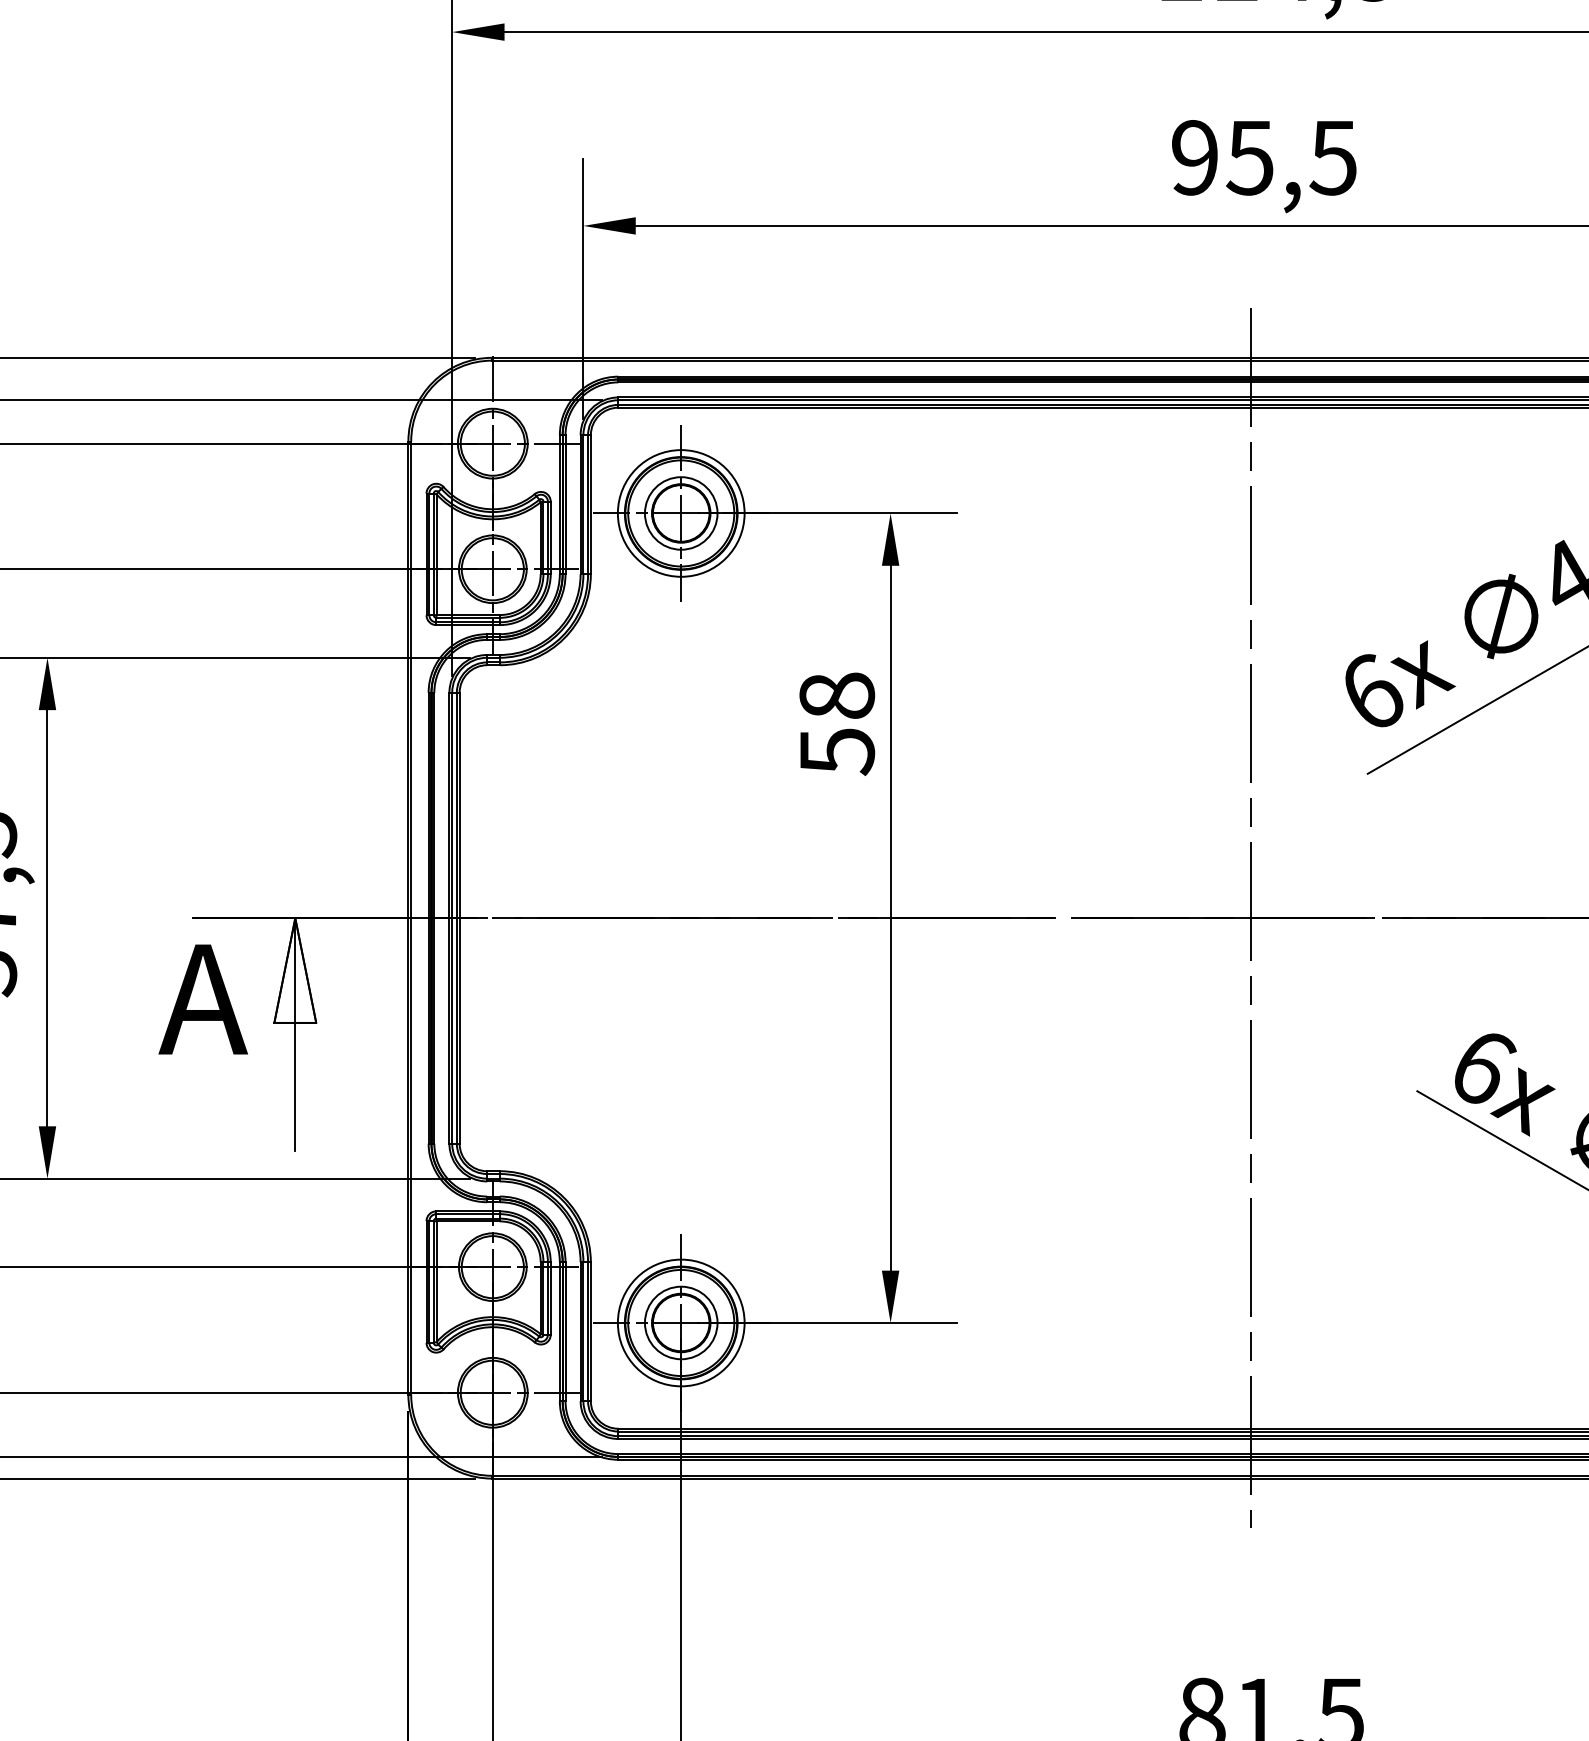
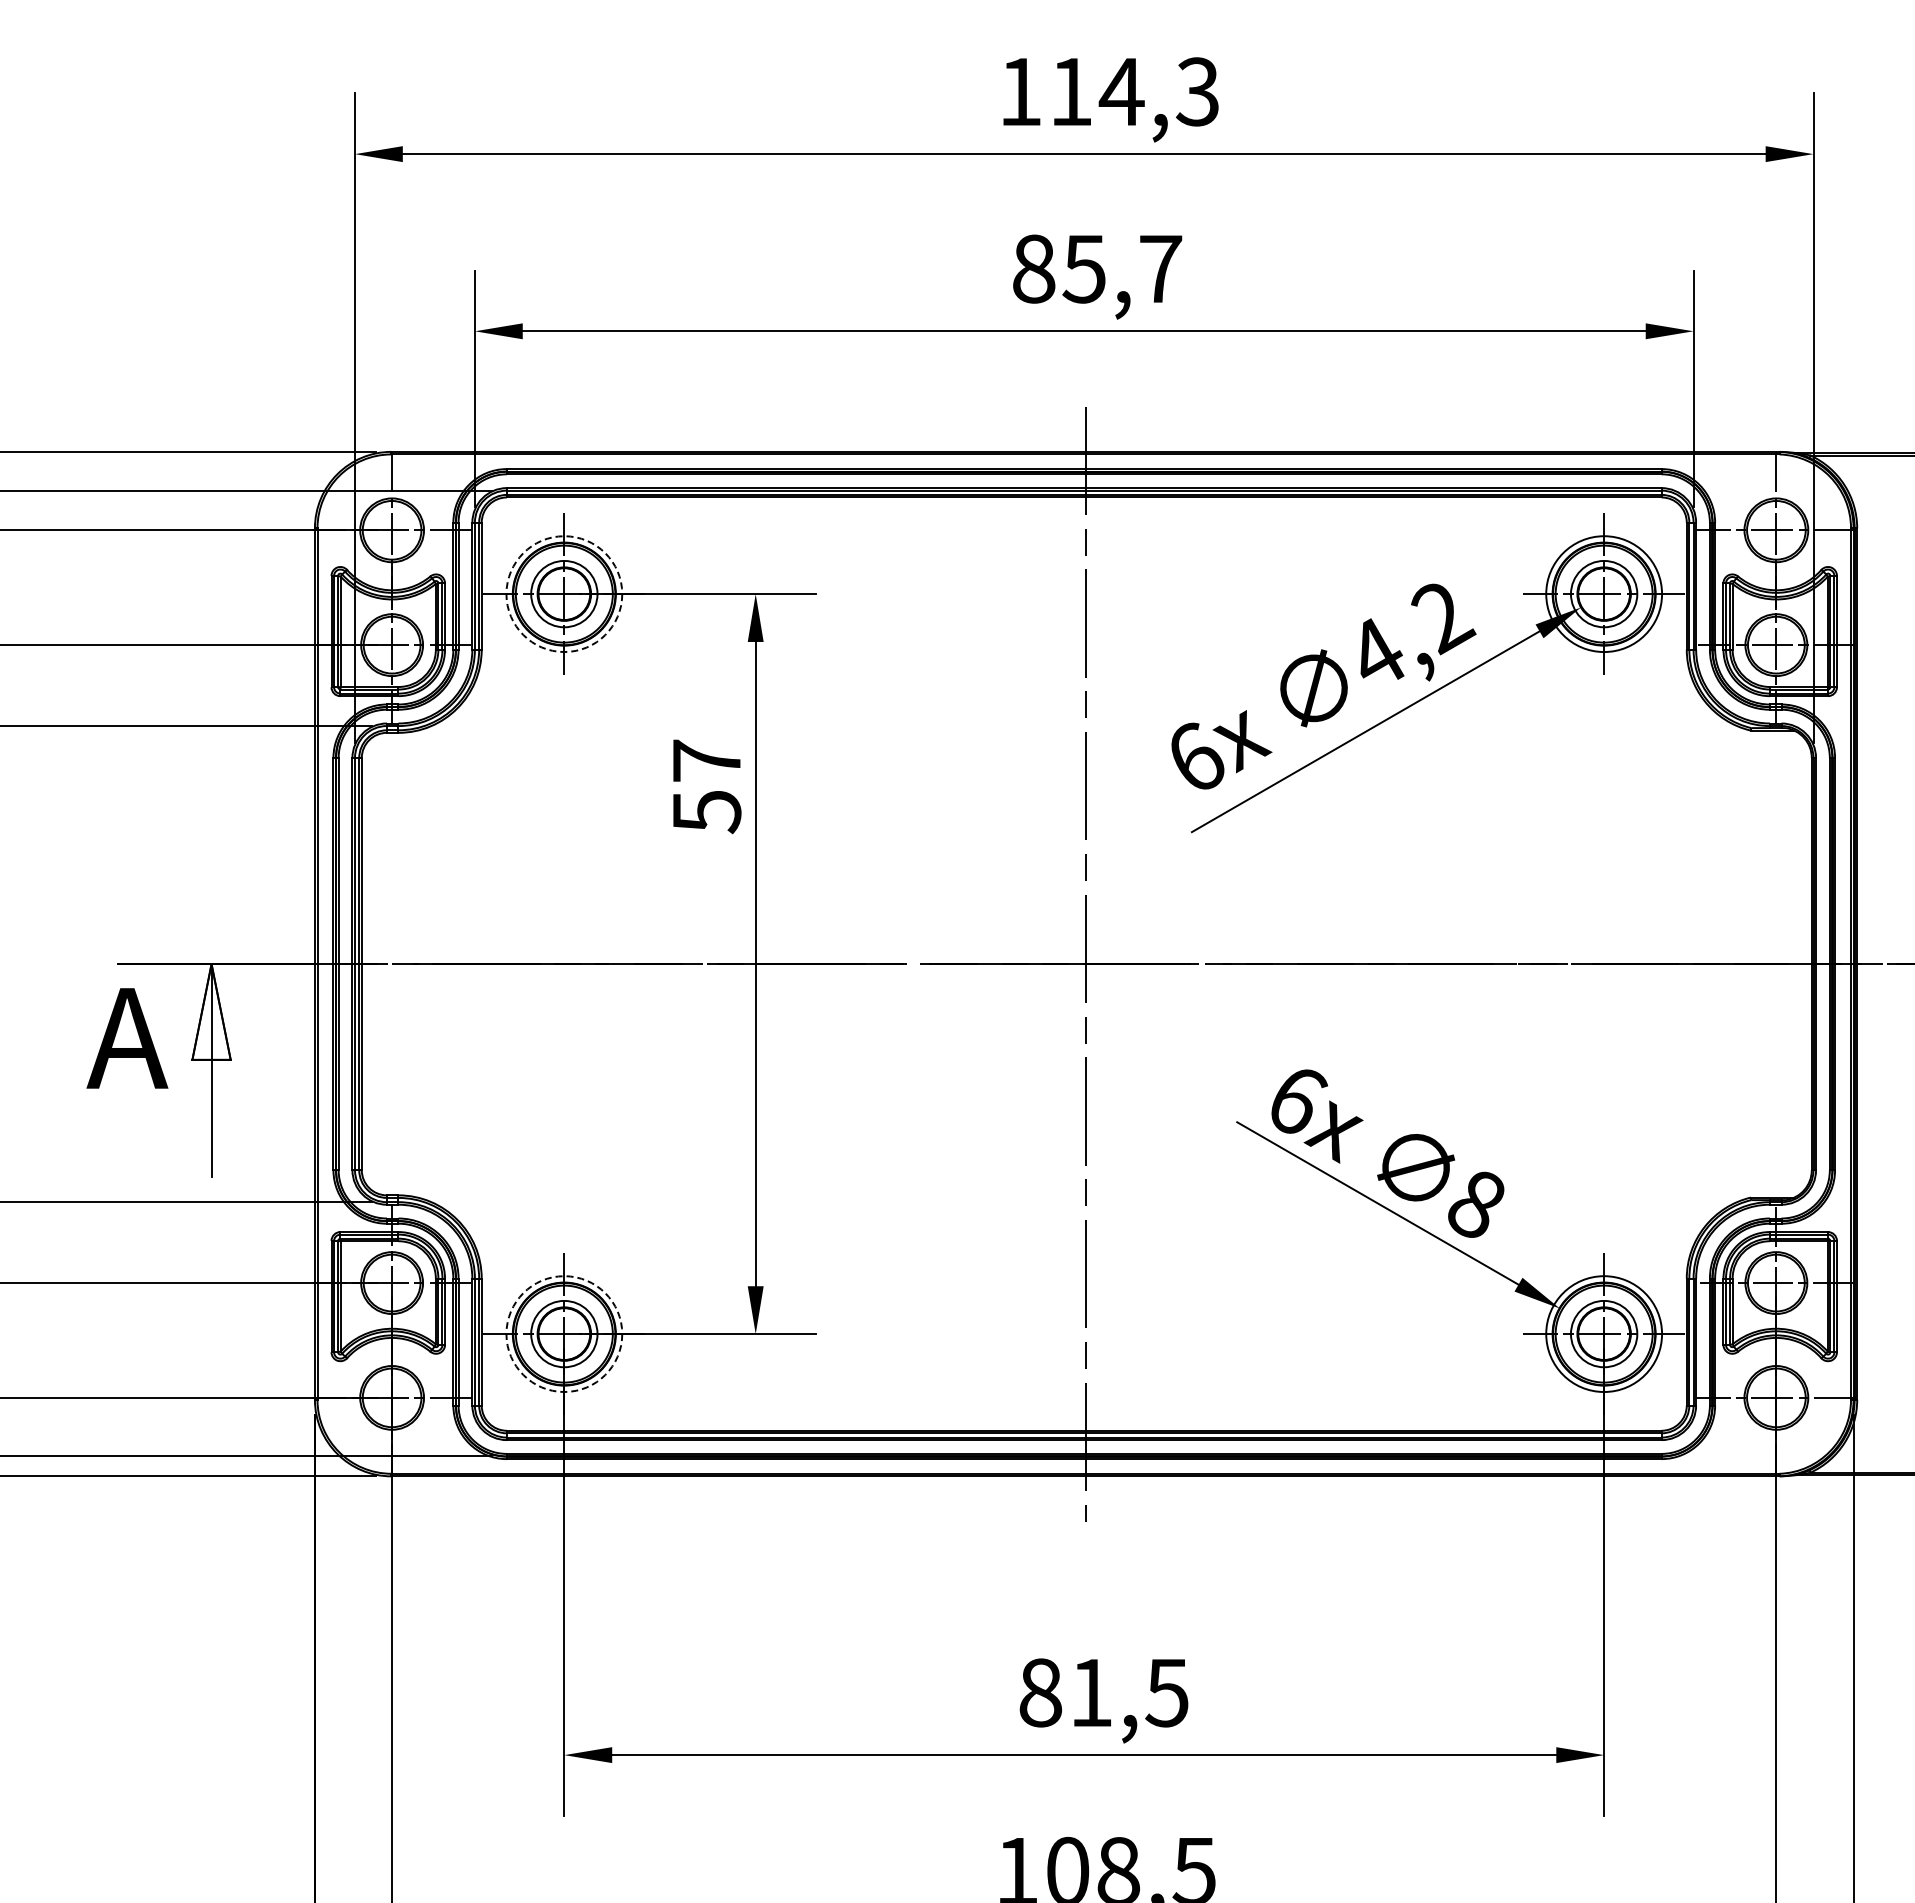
text: (1264, 157) -> (1097, 268), 95,5 -> 85,7
circle: (681, 513) -> (564, 594), solid -> dashed
text: (836, 695) -> (706, 760), 58 -> 57
circle: (681, 1323) -> (564, 1334), solid -> dashed

